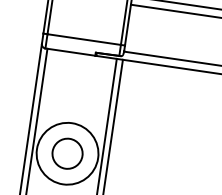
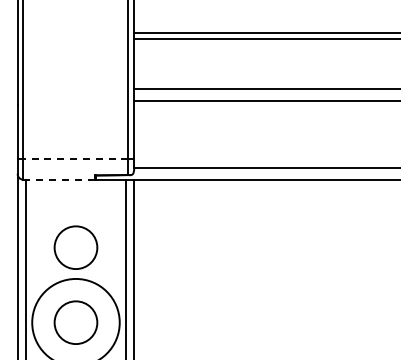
line: (83, 39) -> (75, 159), solid -> dashed
line: (70, 51) -> (59, 179), solid -> dashed
circle: (74, 101) -> (75, 247), added

